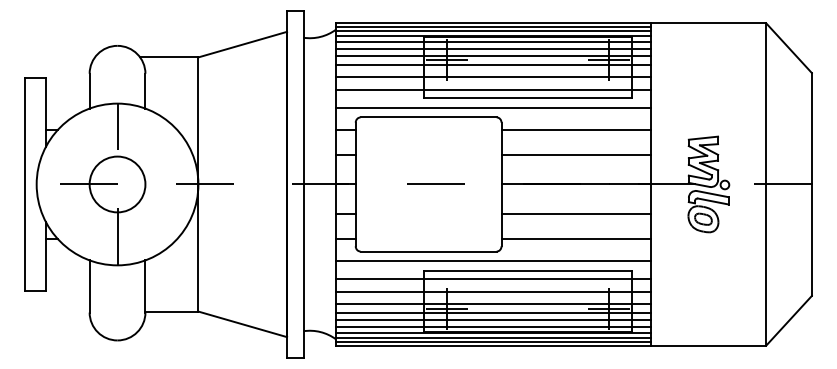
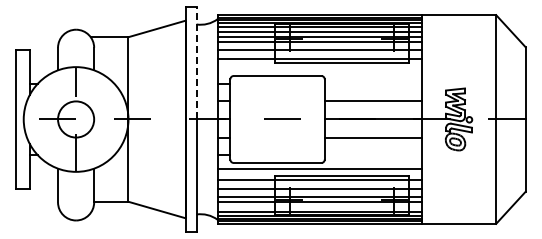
line: (303, 96) -> (196, 62), solid -> dashed
line: (493, 108) -> (319, 70), removed
line: (575, 130) -> (372, 84), removed
line: (575, 238) -> (372, 154), removed
line: (493, 320) -> (319, 207), removed

